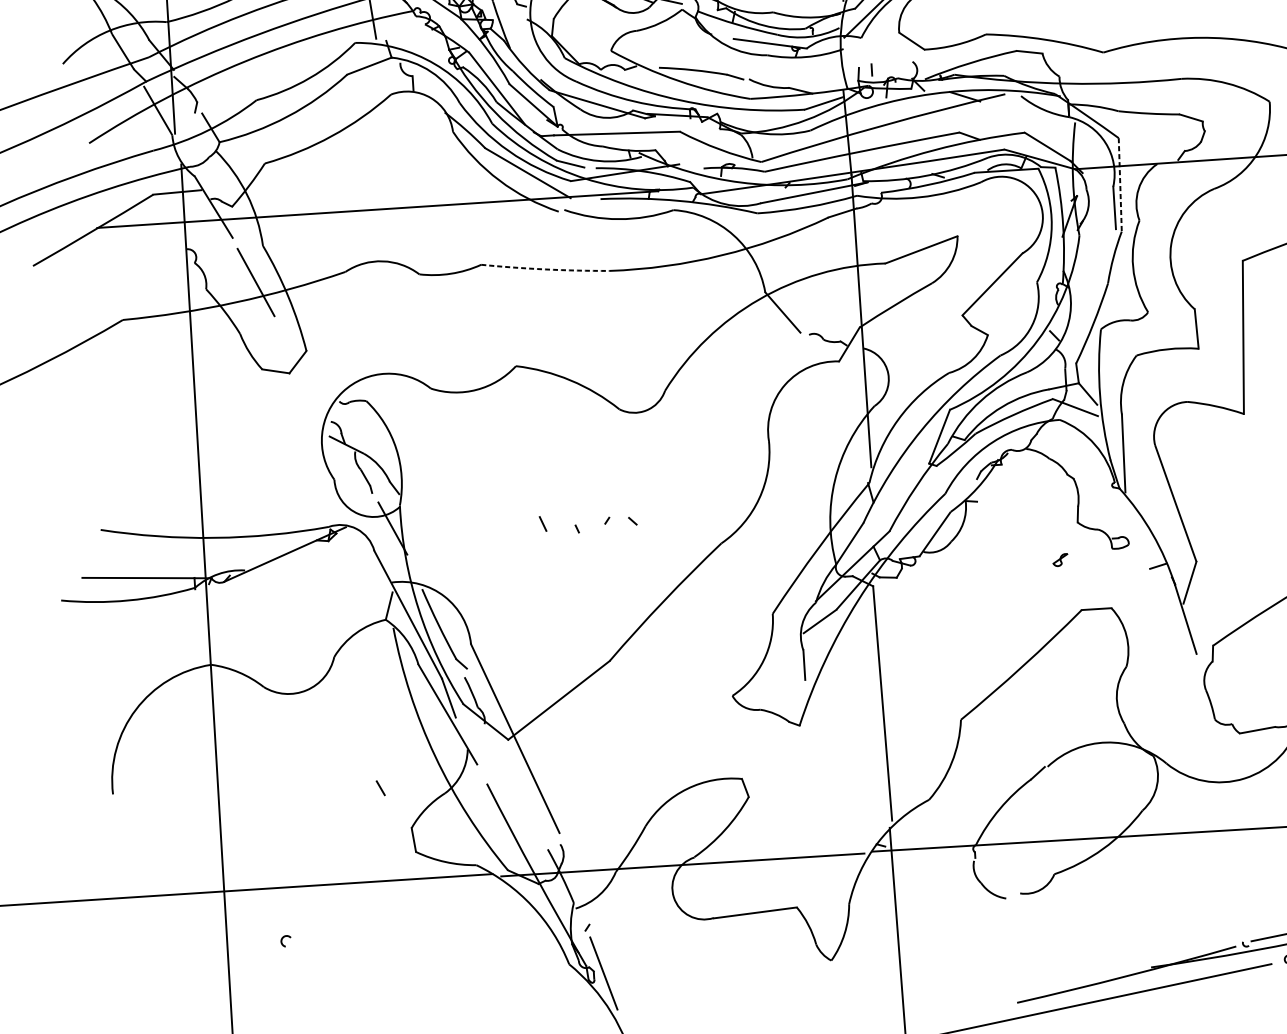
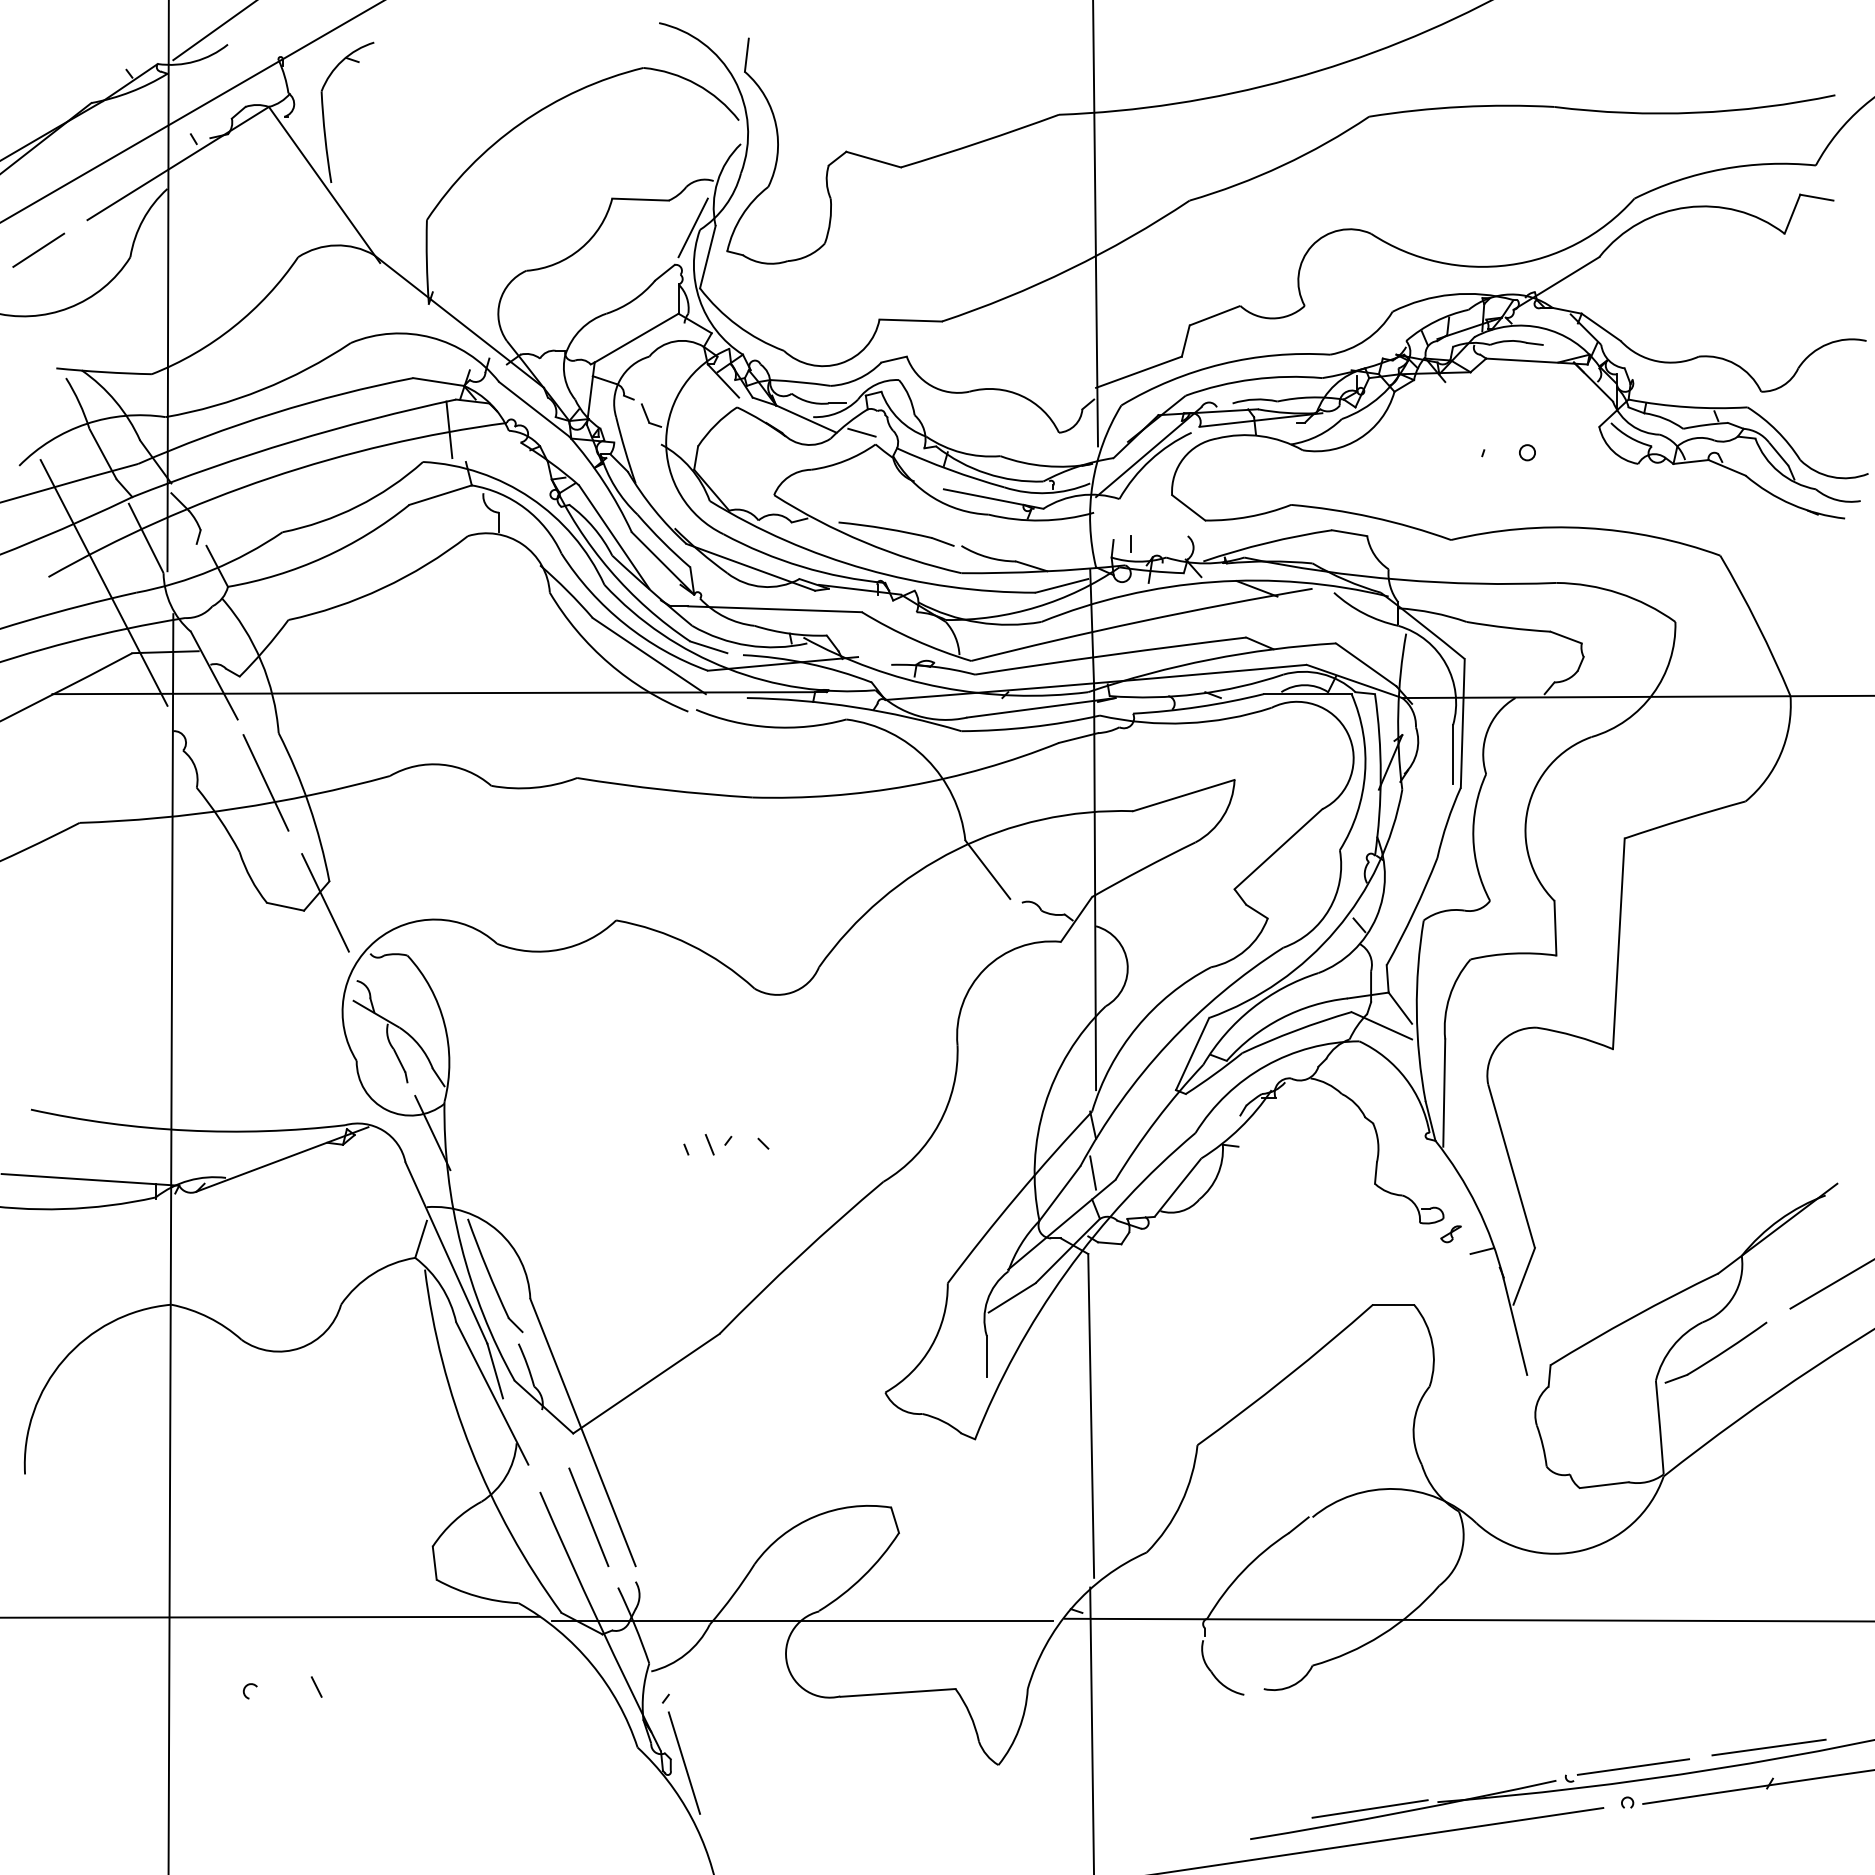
line: (129, 144) -> (103, 582), added
line: (1120, 184) -> (1462, 723), dashed -> solid
arc: (545, 269) -> (664, 789), dashed -> solid
line: (304, 366) -> (325, 902), added
line: (542, 523) -> (709, 1144), moved
line: (873, 527) -> (1093, 1172), added
part: (1060, 560) -> (1450, 1234), moved
line: (380, 787) -> (316, 1686), moved
line: (523, 799) -> (588, 1517), added
line: (1102, 975) -> (1369, 1808), added

